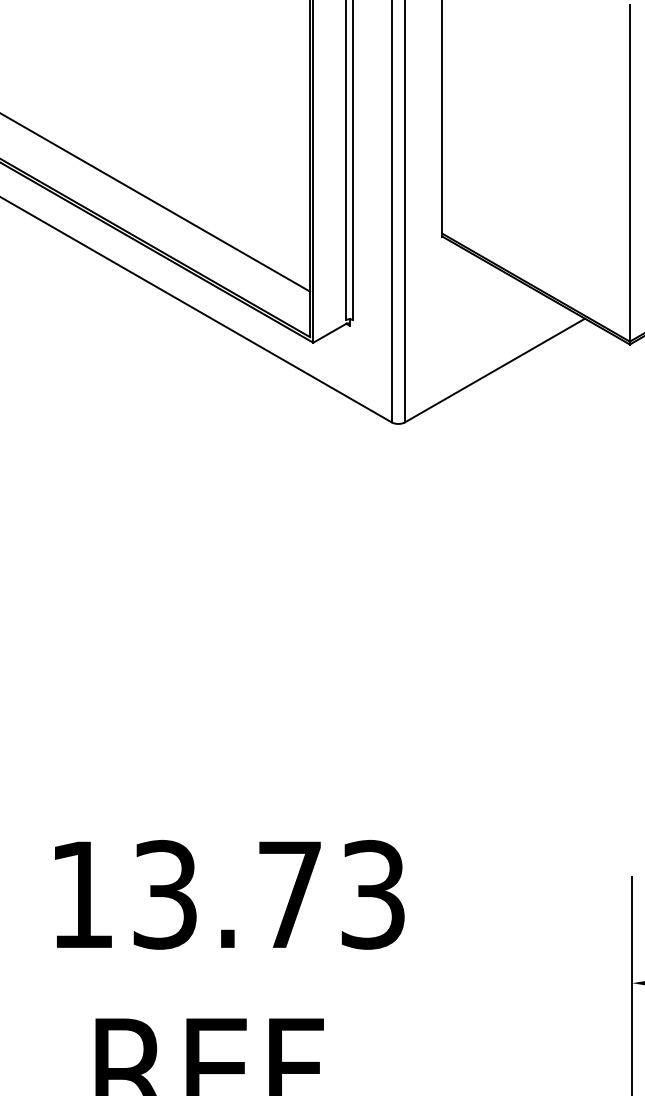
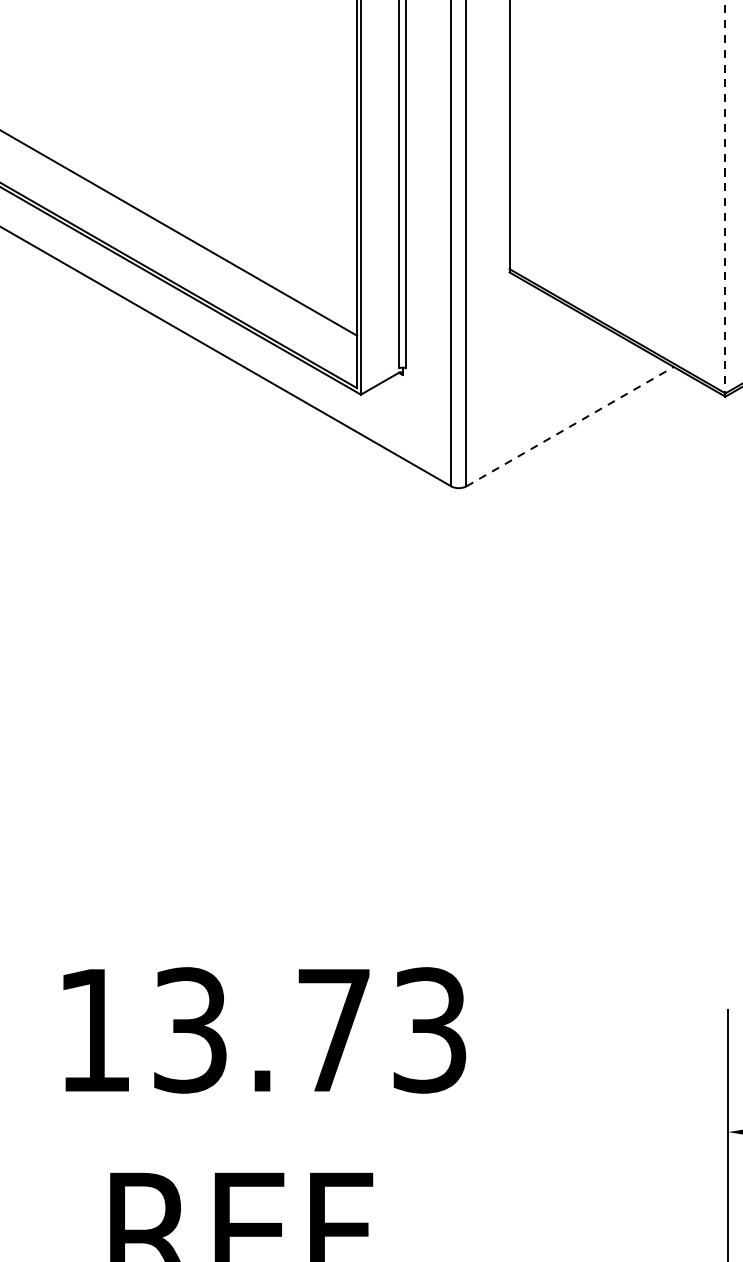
line: (629, 175) -> (725, 202), solid -> dashed
line: (494, 370) -> (569, 426), solid -> dashed

